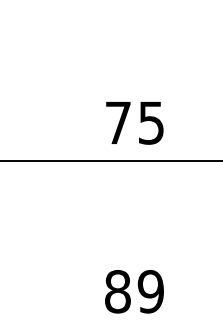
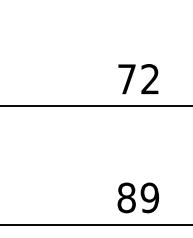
text: (150, 123) -> (149, 79), 75 -> 72

